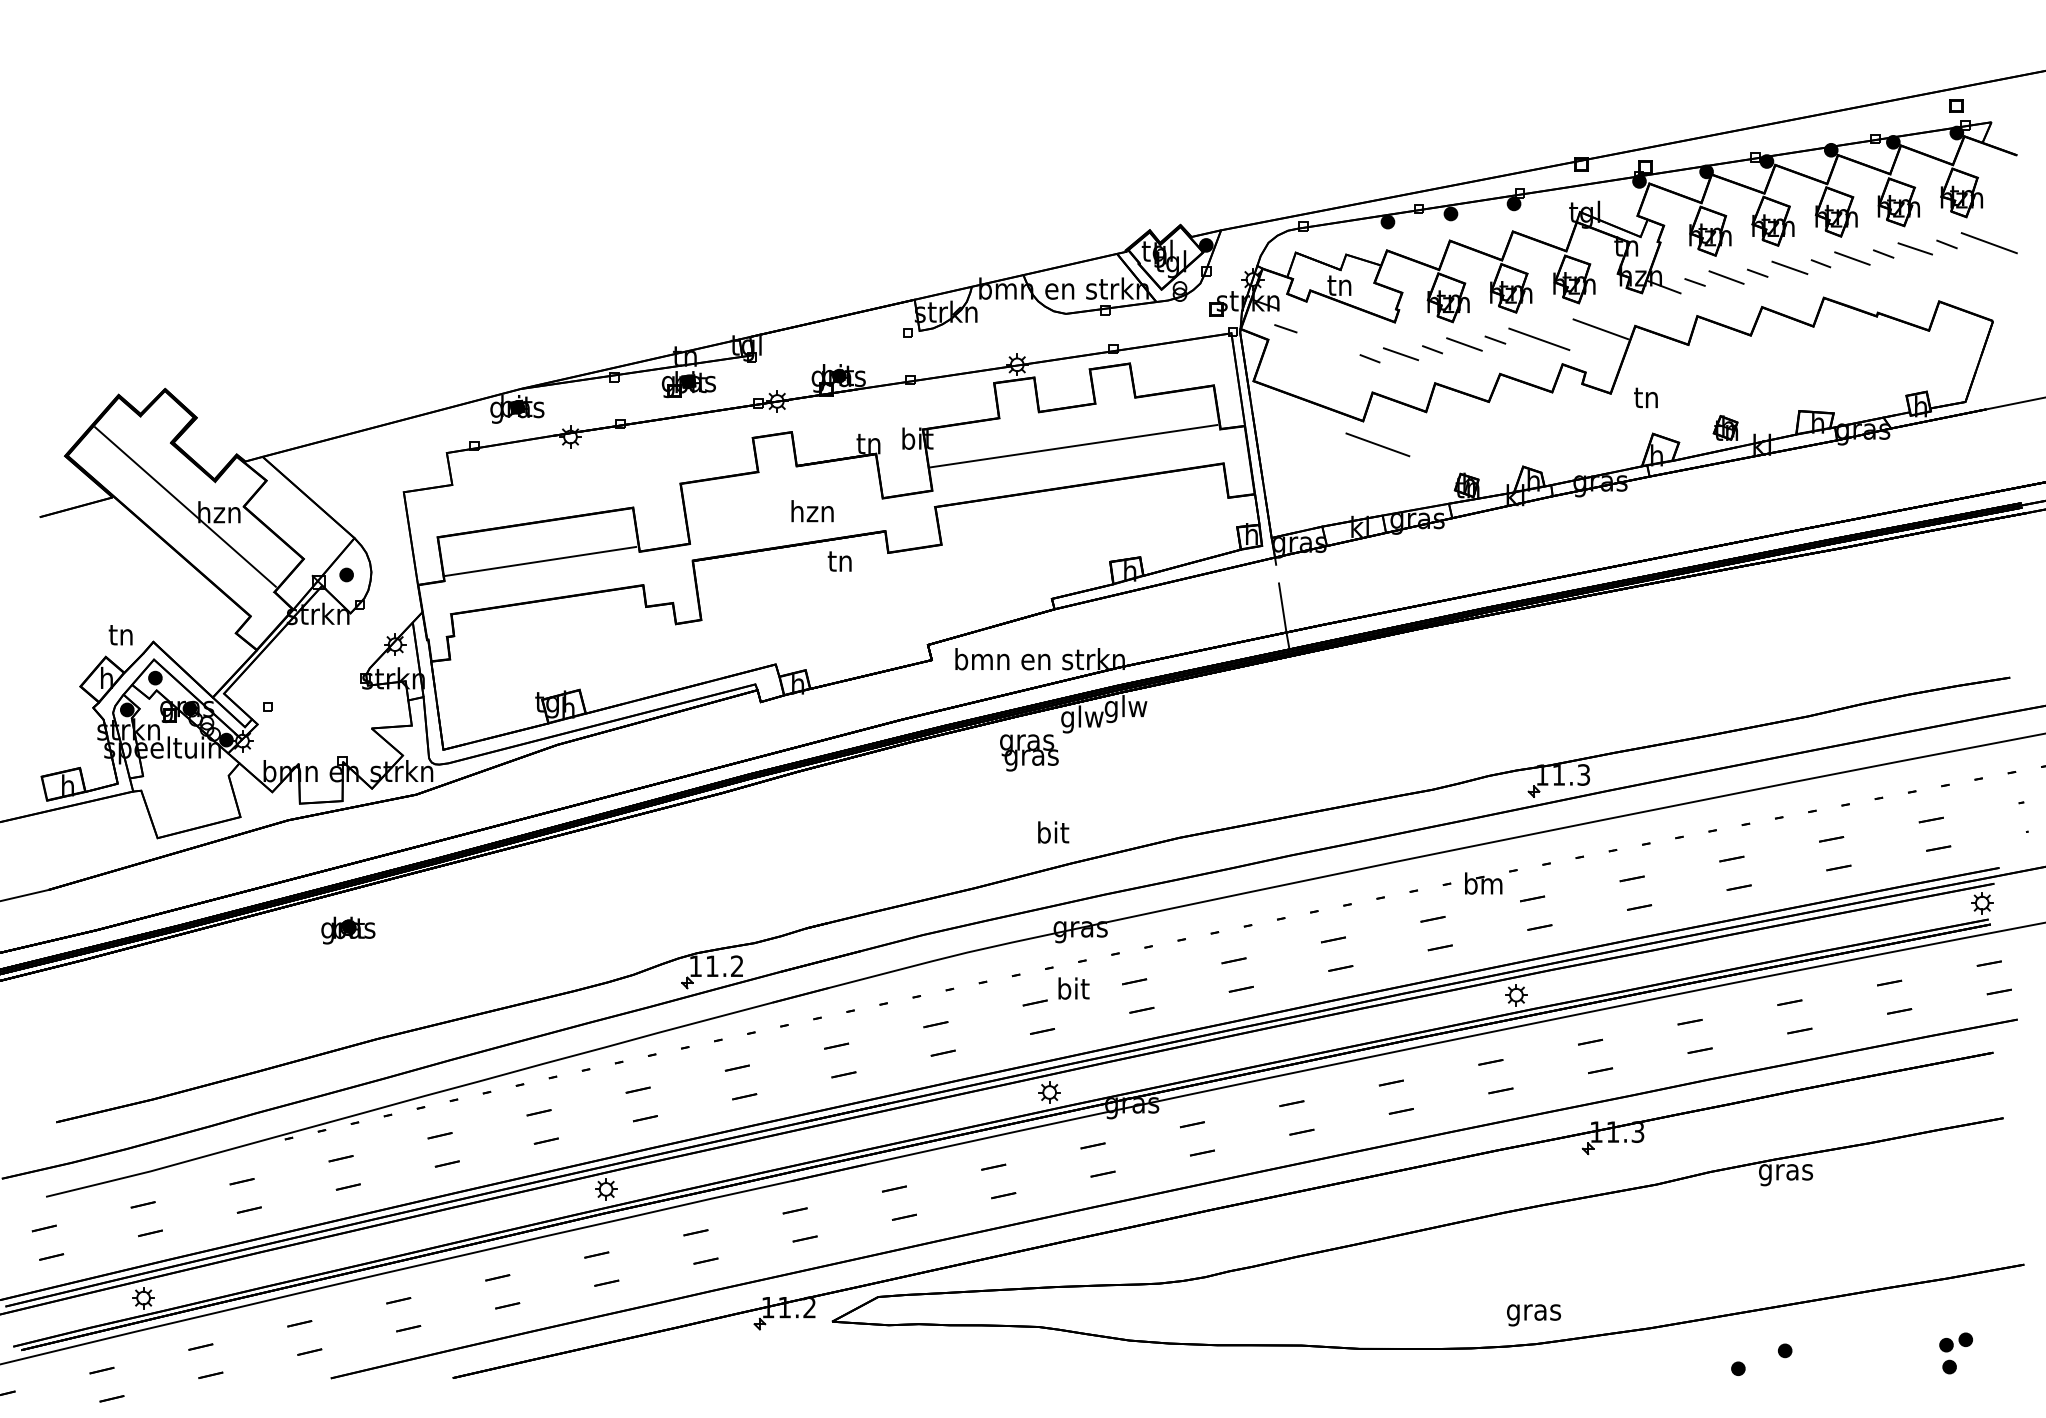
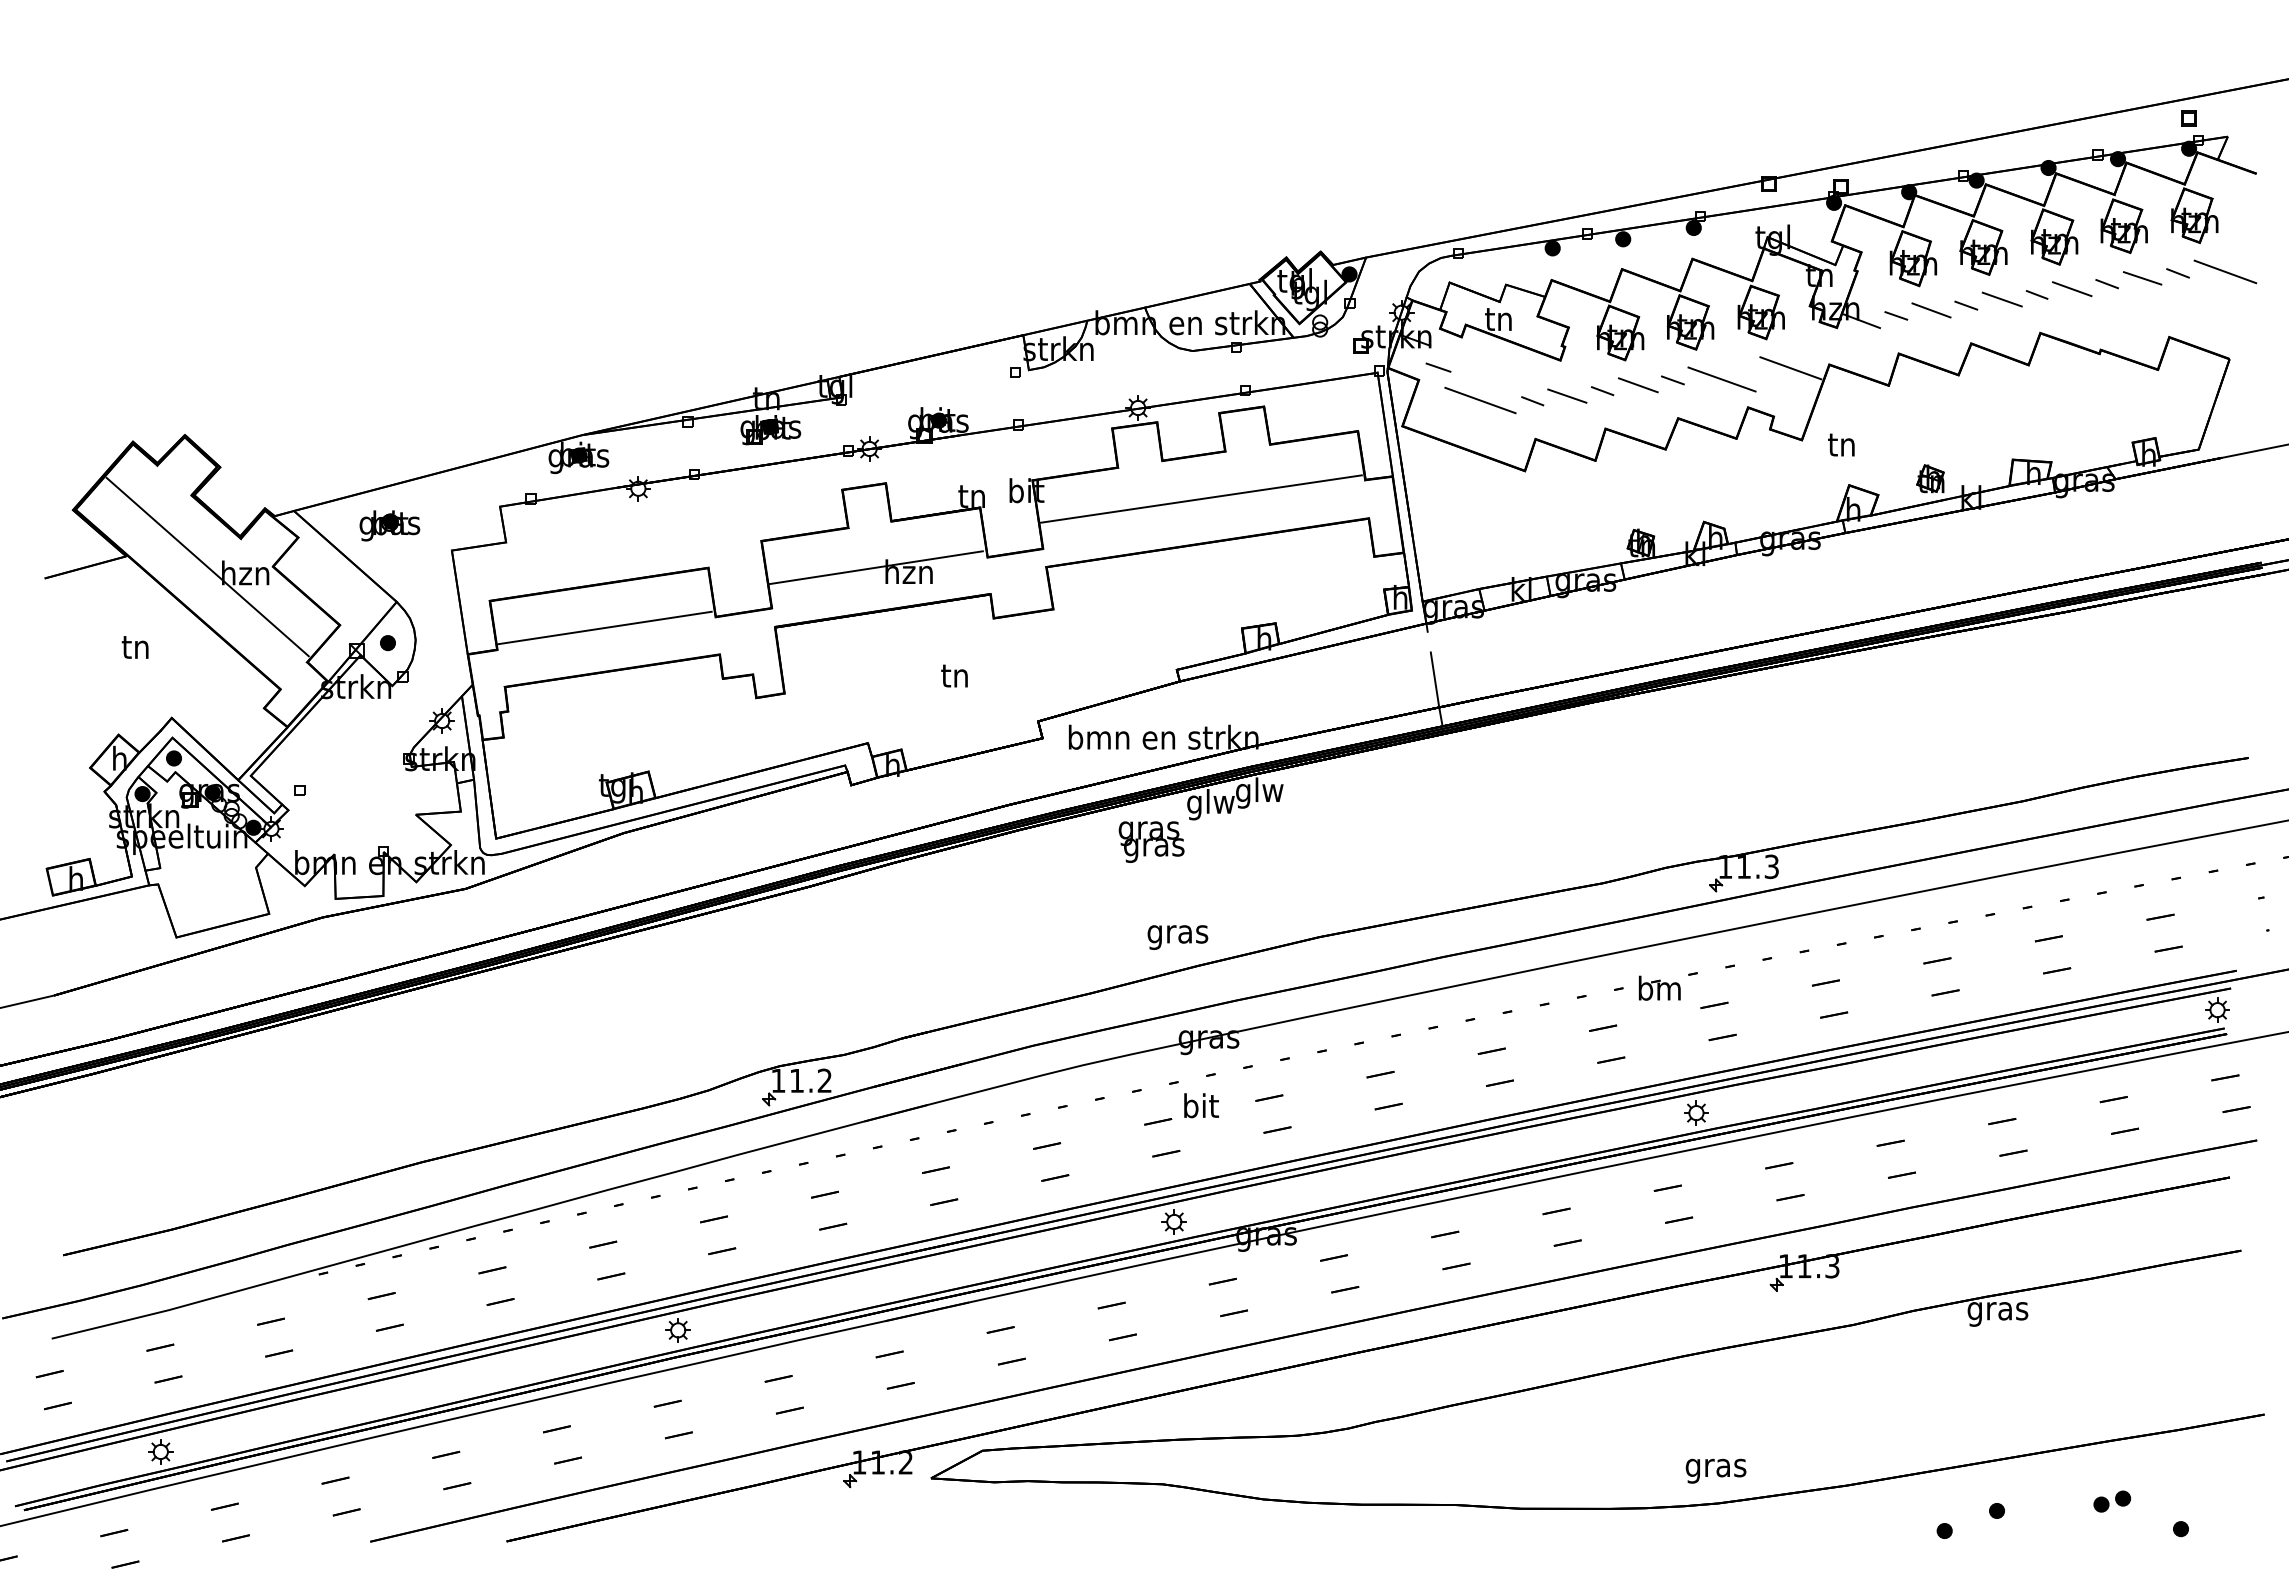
line: (1377, 444) -> (1480, 400), moved
line: (782, 507) -> (875, 567), added
text: (839, 561) -> (954, 675), moved
text: (120, 635) -> (134, 647), moved
text: (1052, 834) -> (1177, 933), bit -> gras
part: (348, 930) -> (389, 525), moved
part: (1956, 1342) -> (2112, 1501), moved

